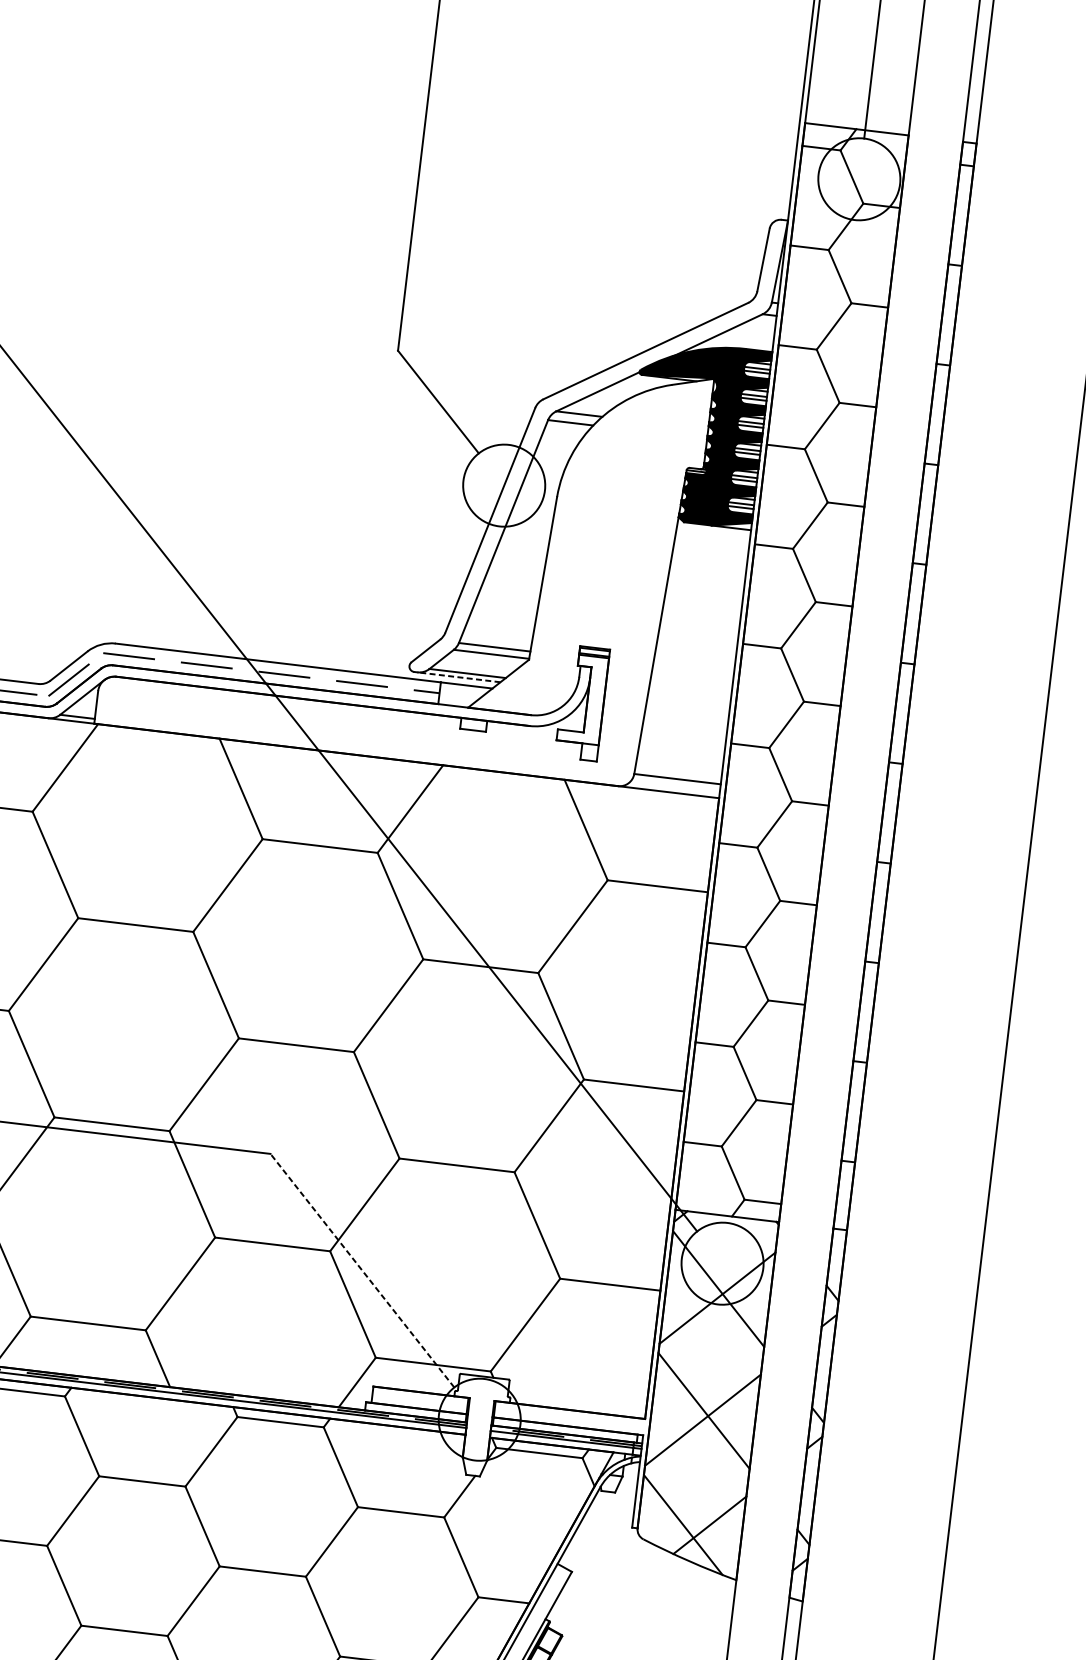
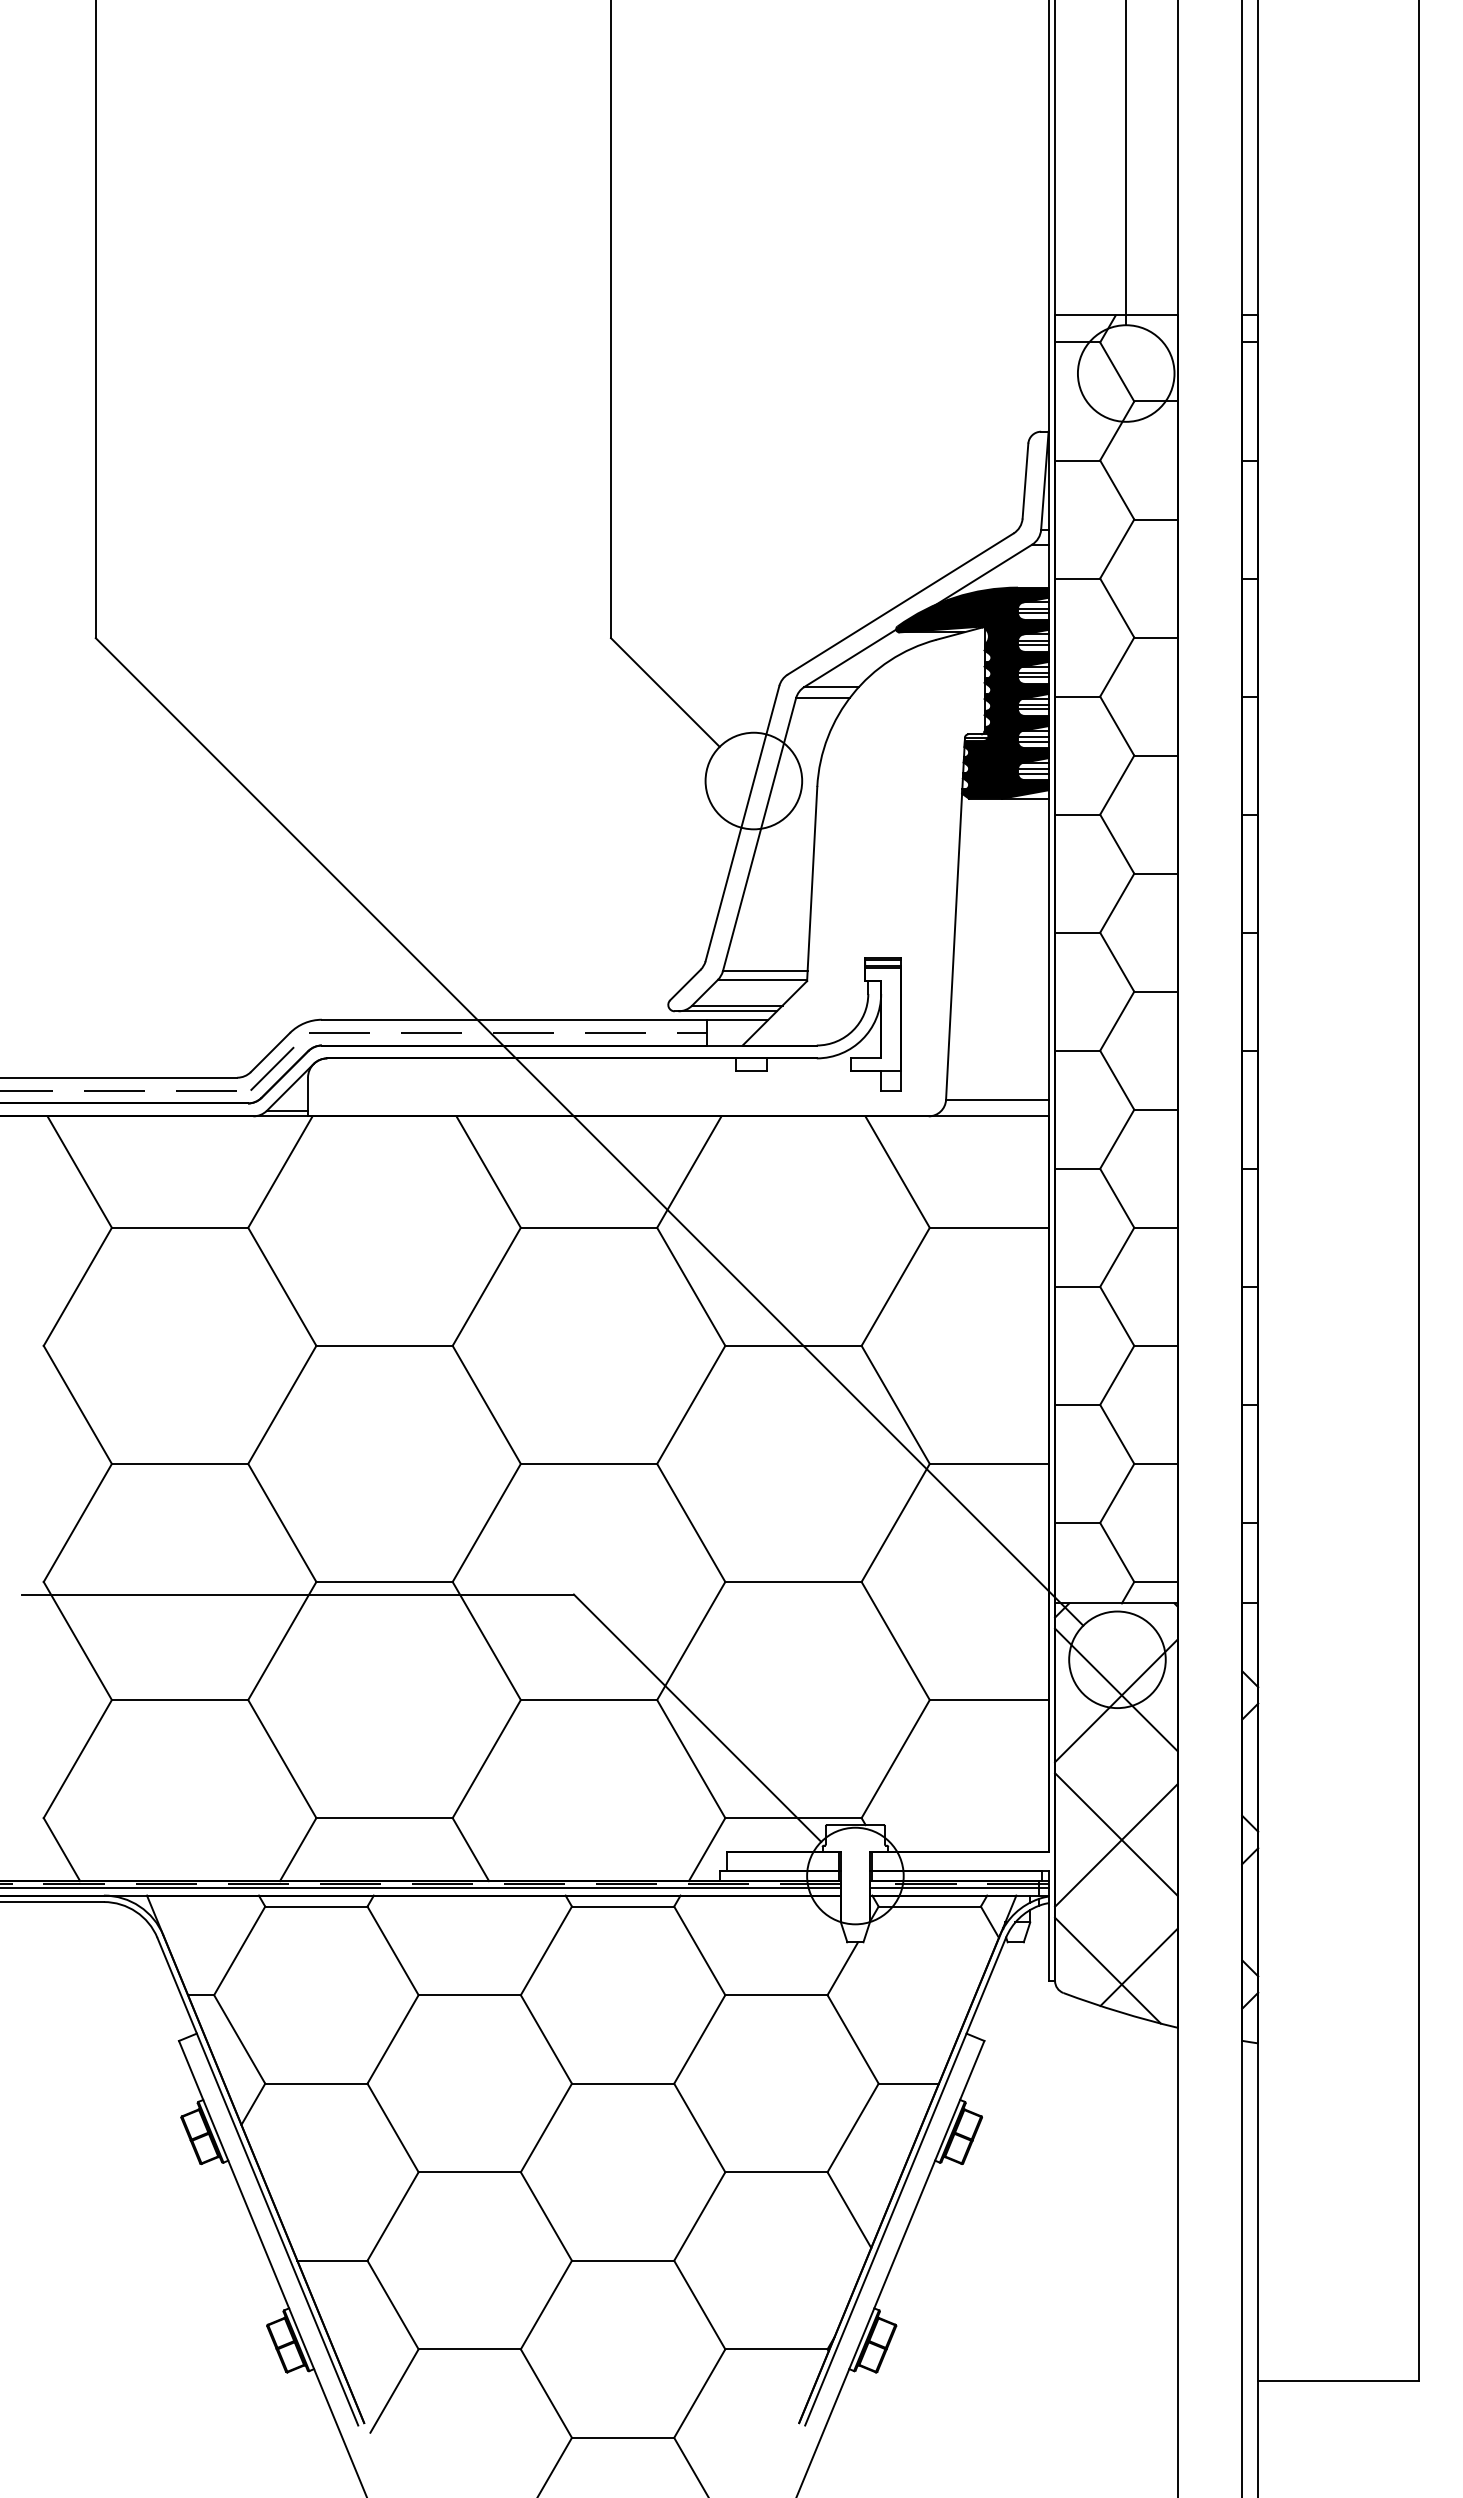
line: (458, 677) -> (727, 1011), dashed -> solid
line: (362, 1270) -> (697, 1718), dashed -> solid

